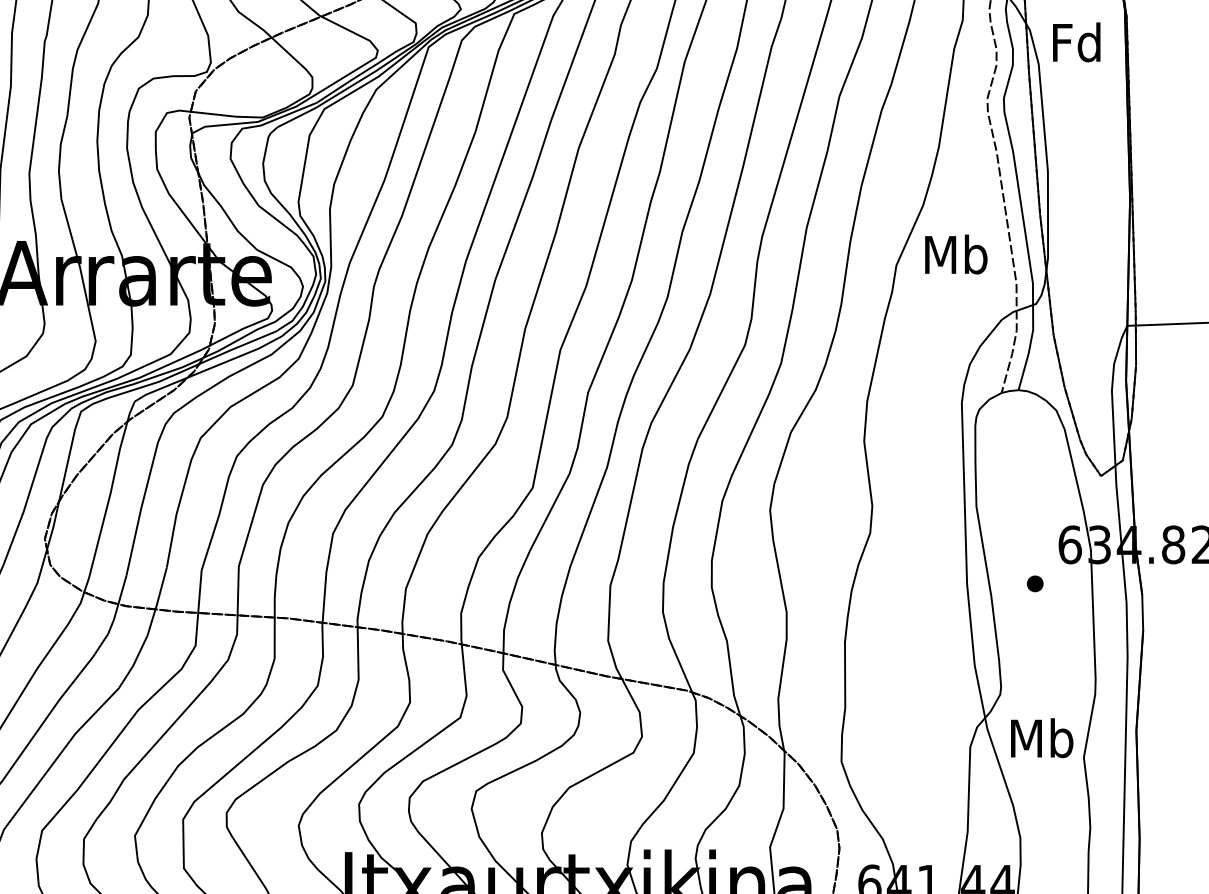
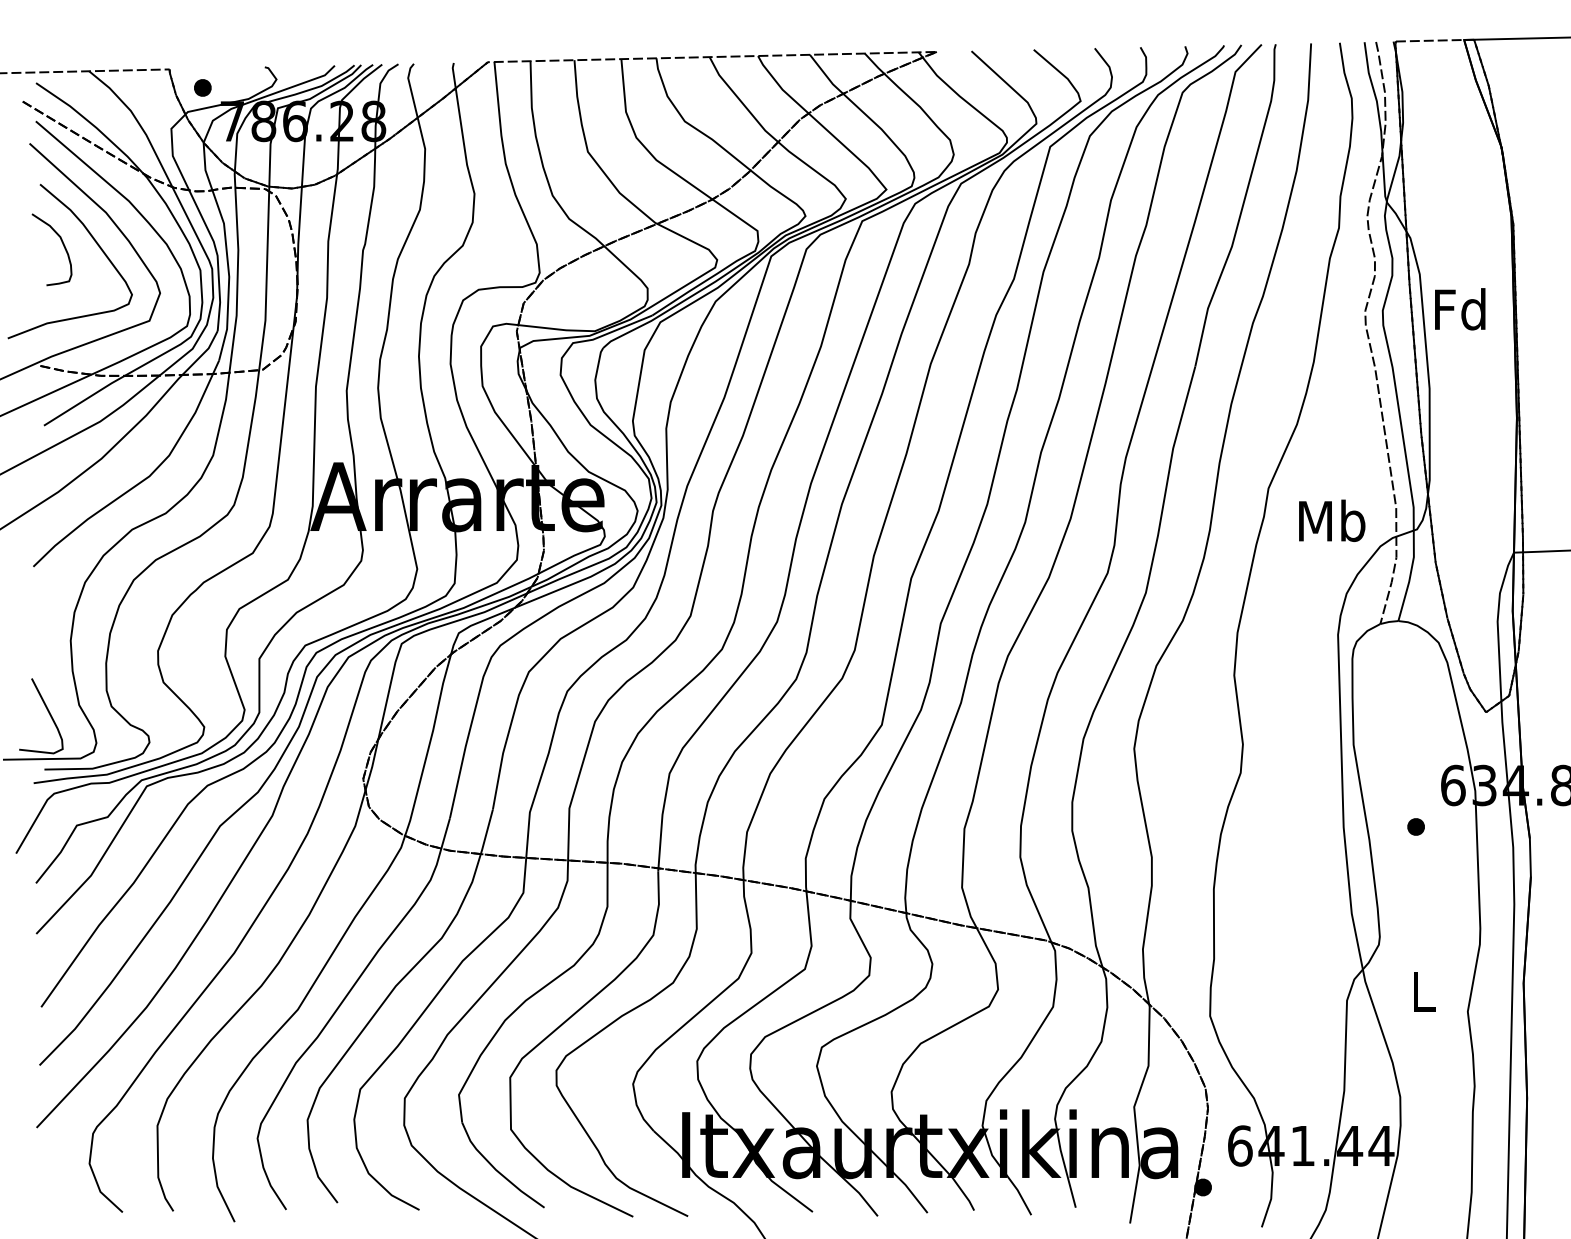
text: (1076, 42) -> (1460, 309), moved
text: (956, 254) -> (1332, 520), moved
text: (1042, 737) -> (1423, 990), Mb -> L

